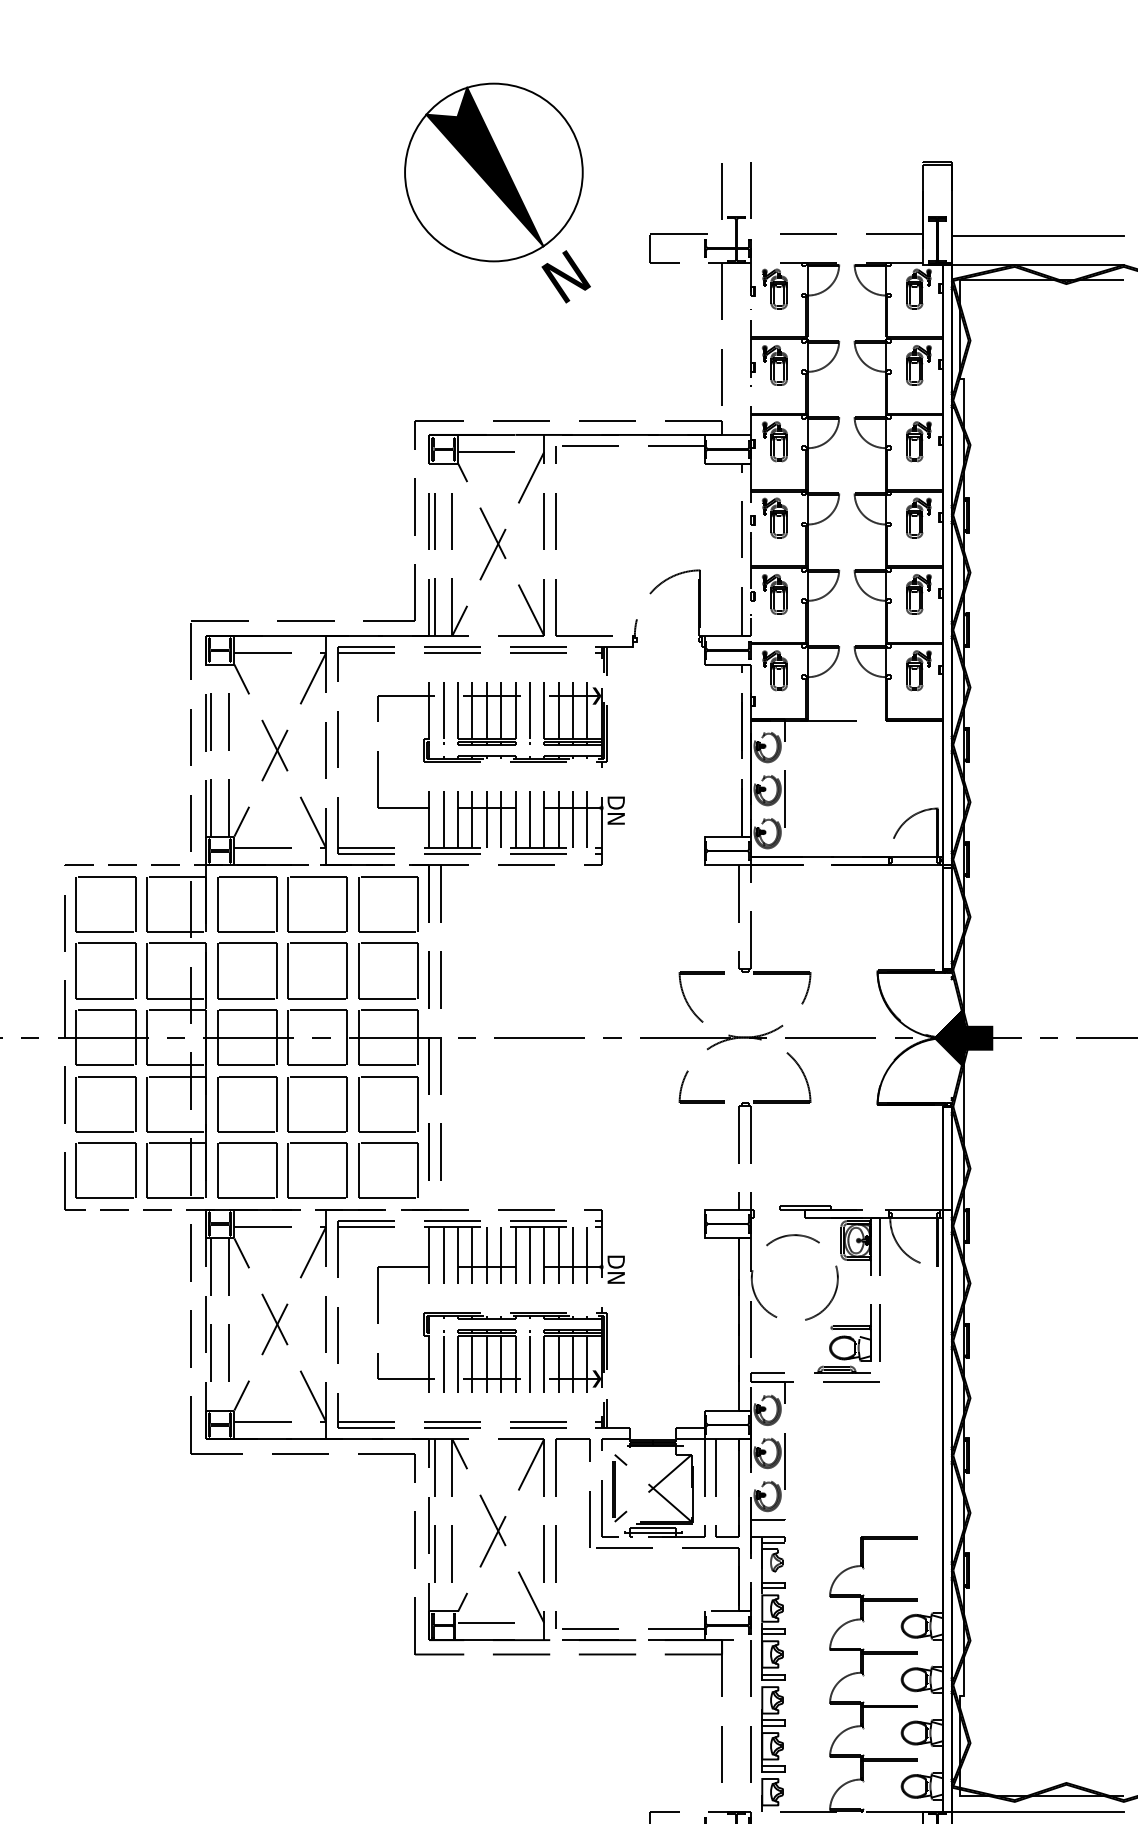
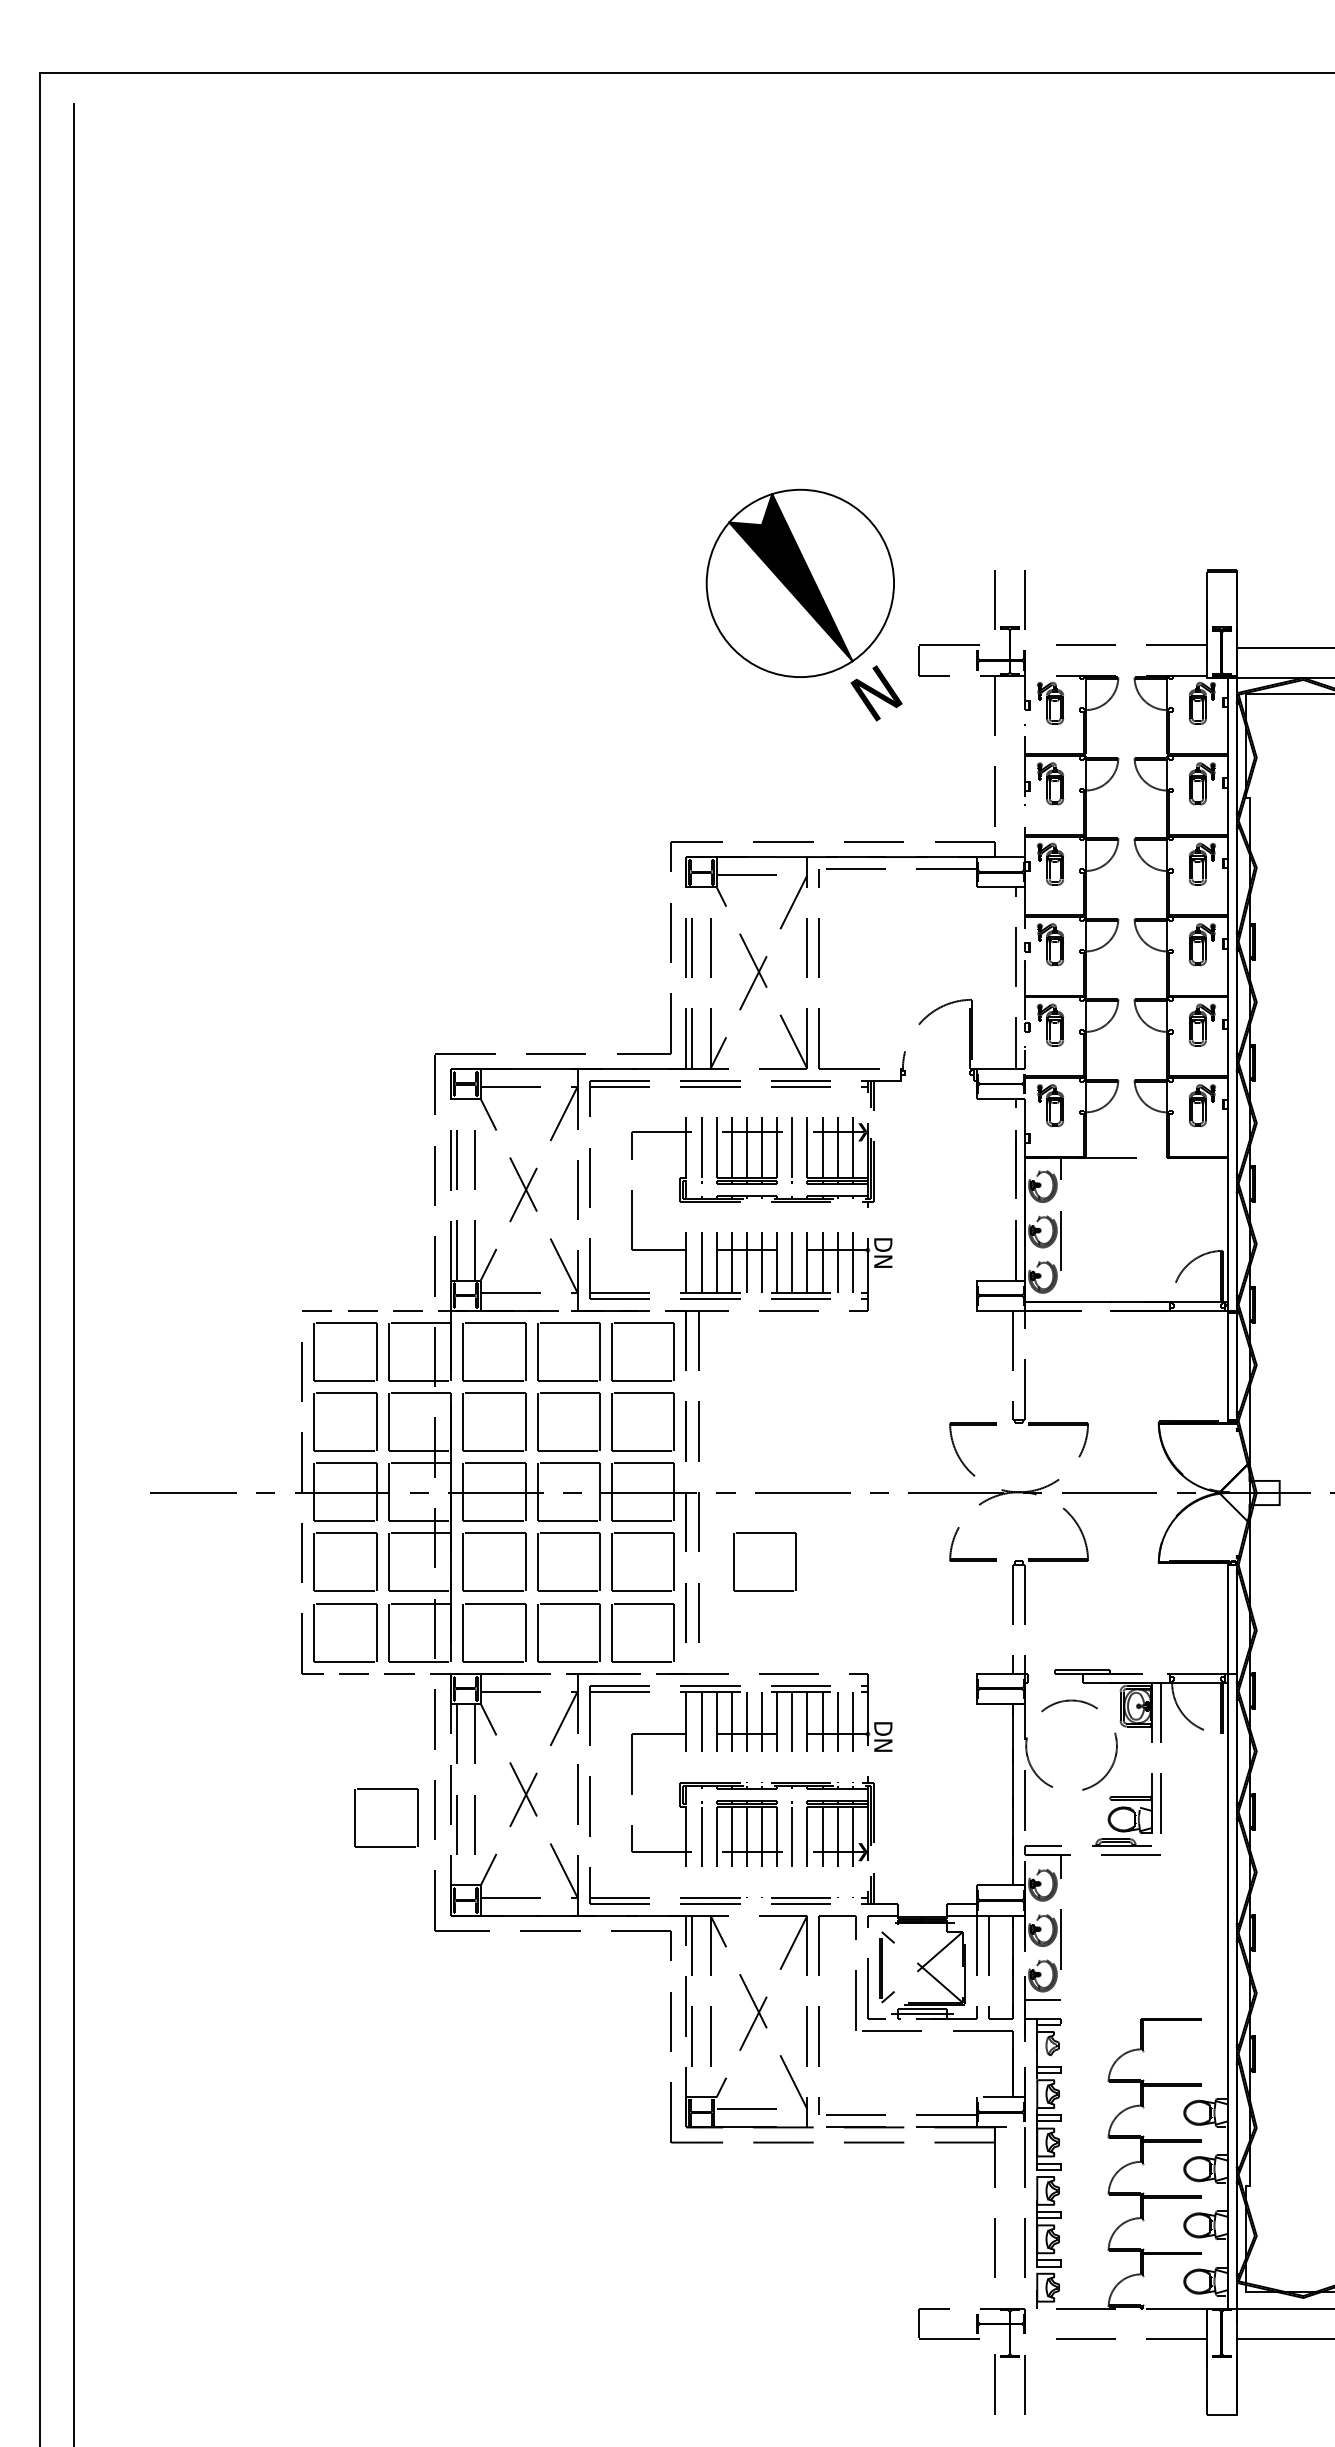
part: (496, 192) -> (803, 604), moved
fill: (963, 1037) -> (1249, 1492), removed
part: (503, 1076) -> (764, 1533), added
part: (144, 1319) -> (386, 1789), added

